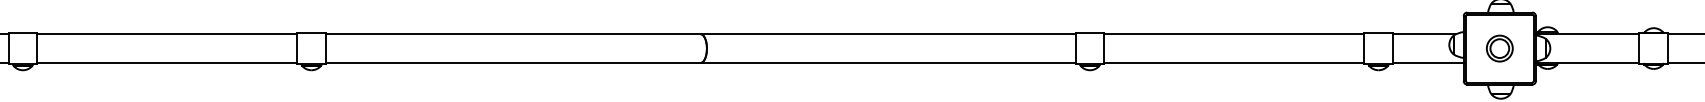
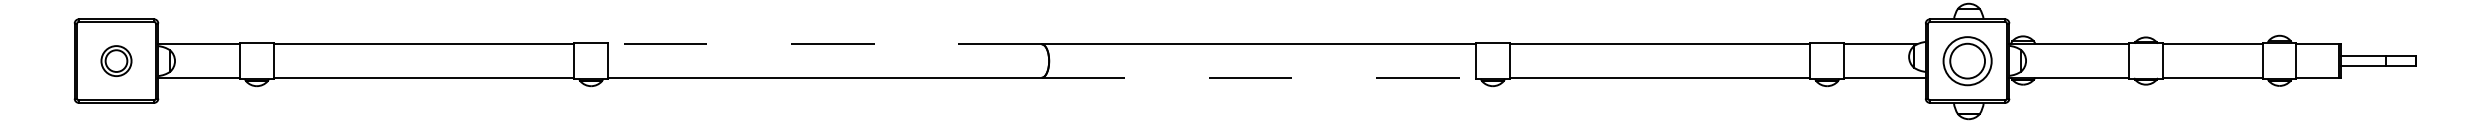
line: (512, 34) -> (824, 44), solid -> dashed
part: (1499, 48) -> (1967, 60), size x1.6
line: (888, 62) -> (1259, 77), solid -> dashed

